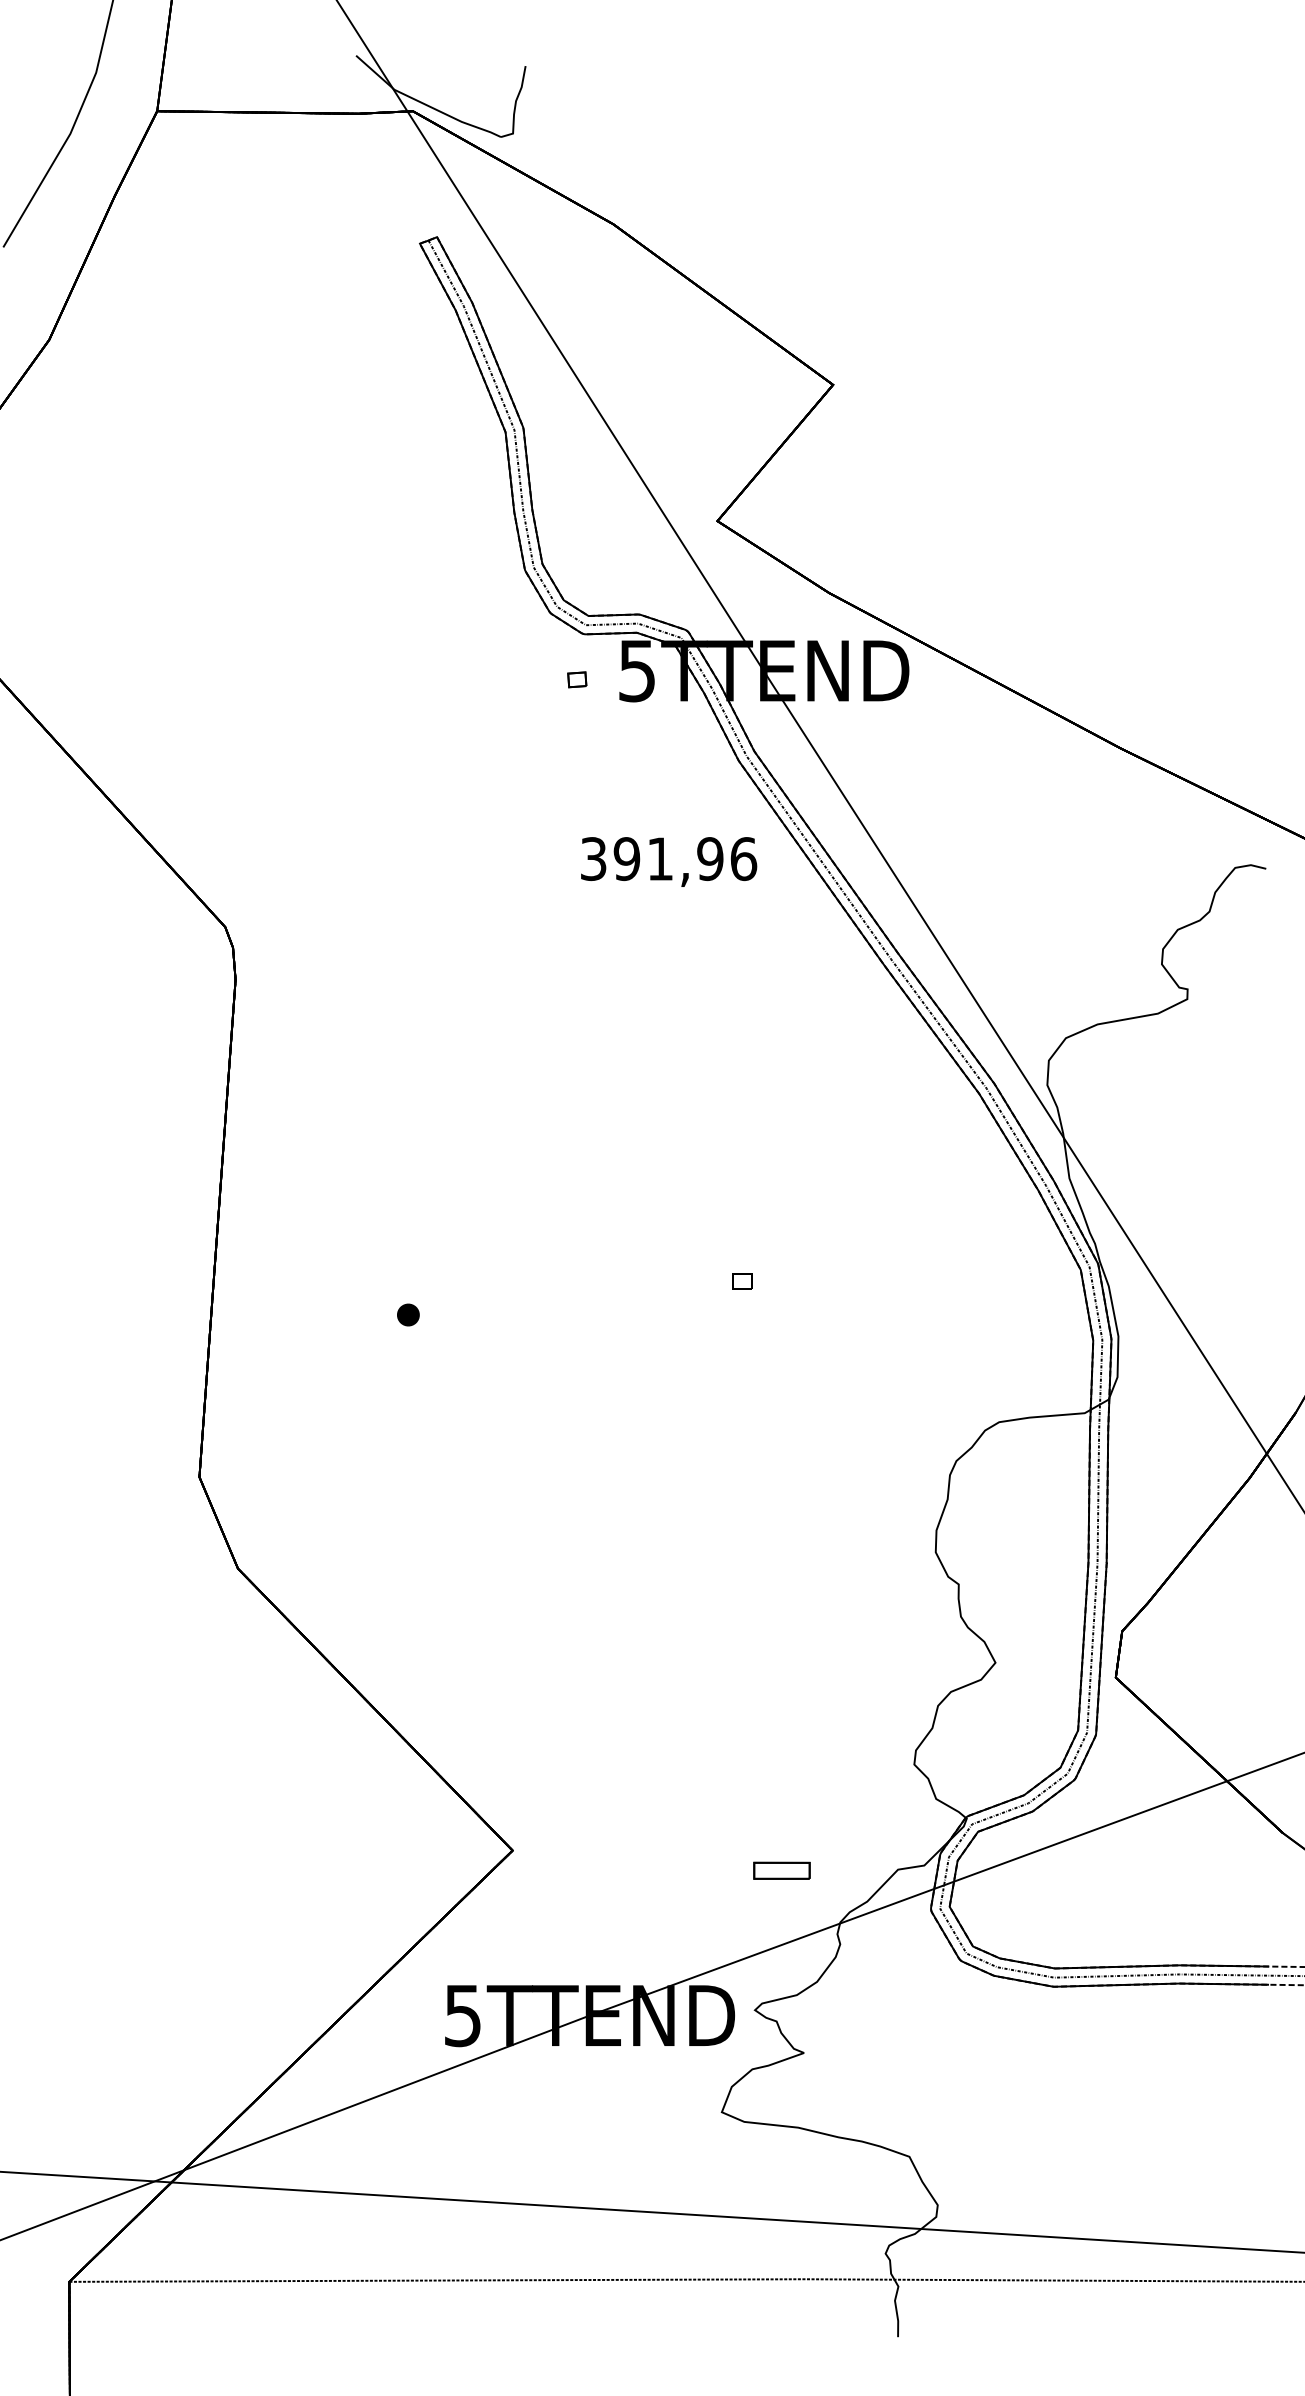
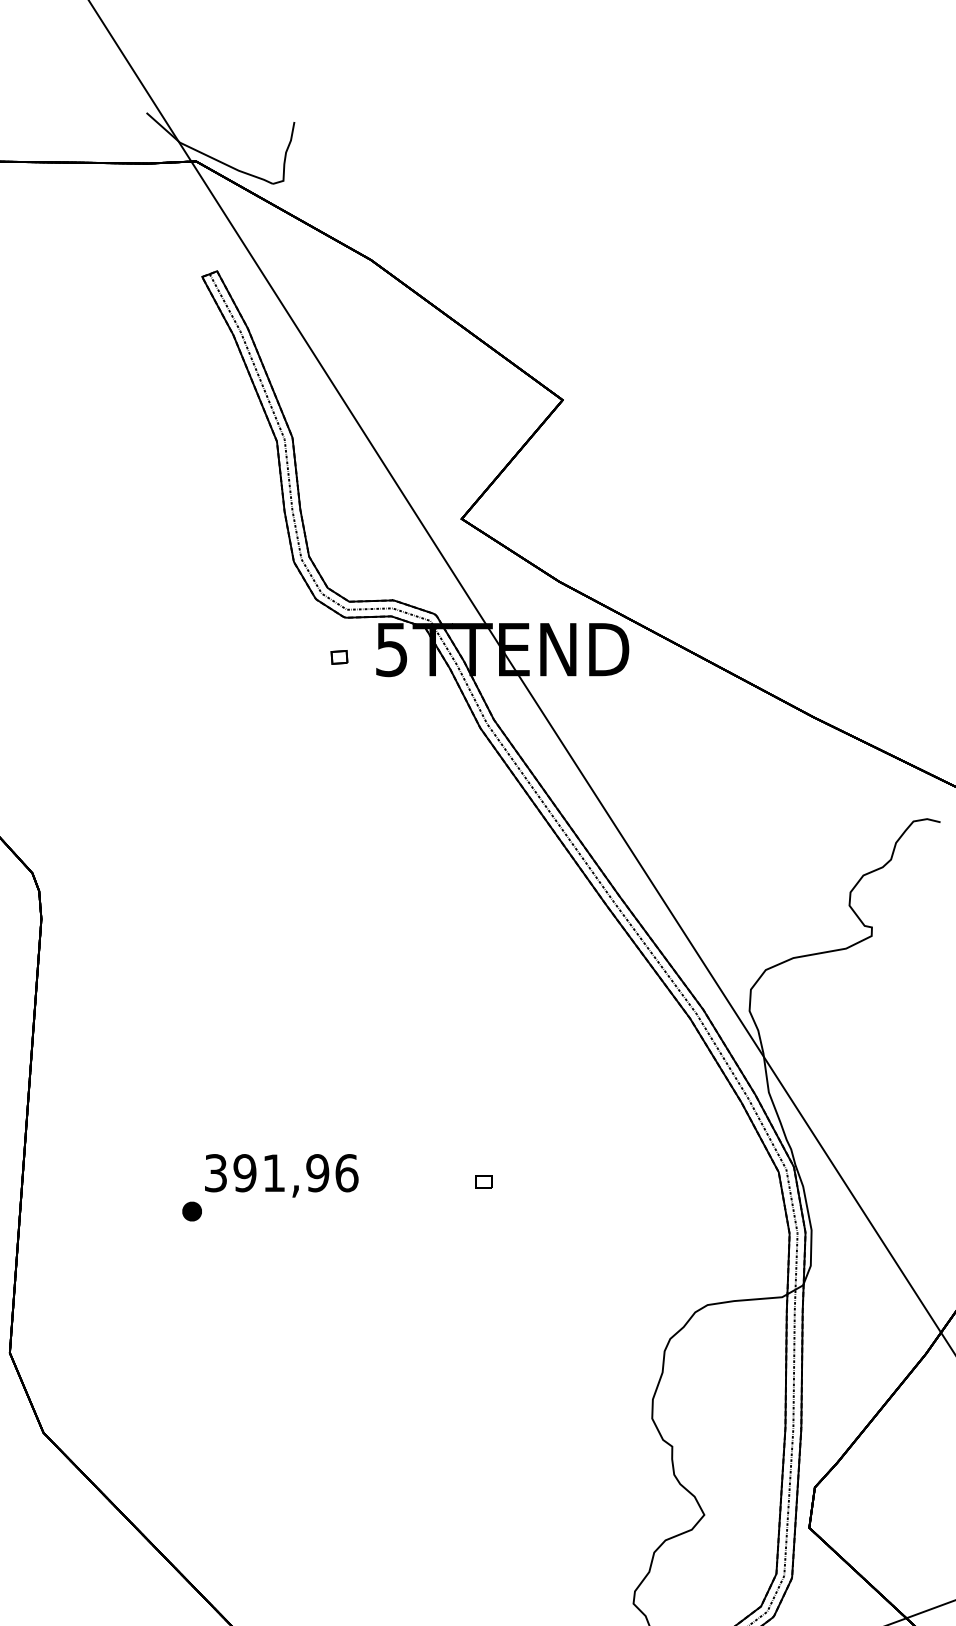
text: (669, 861) -> (282, 1175), moved

